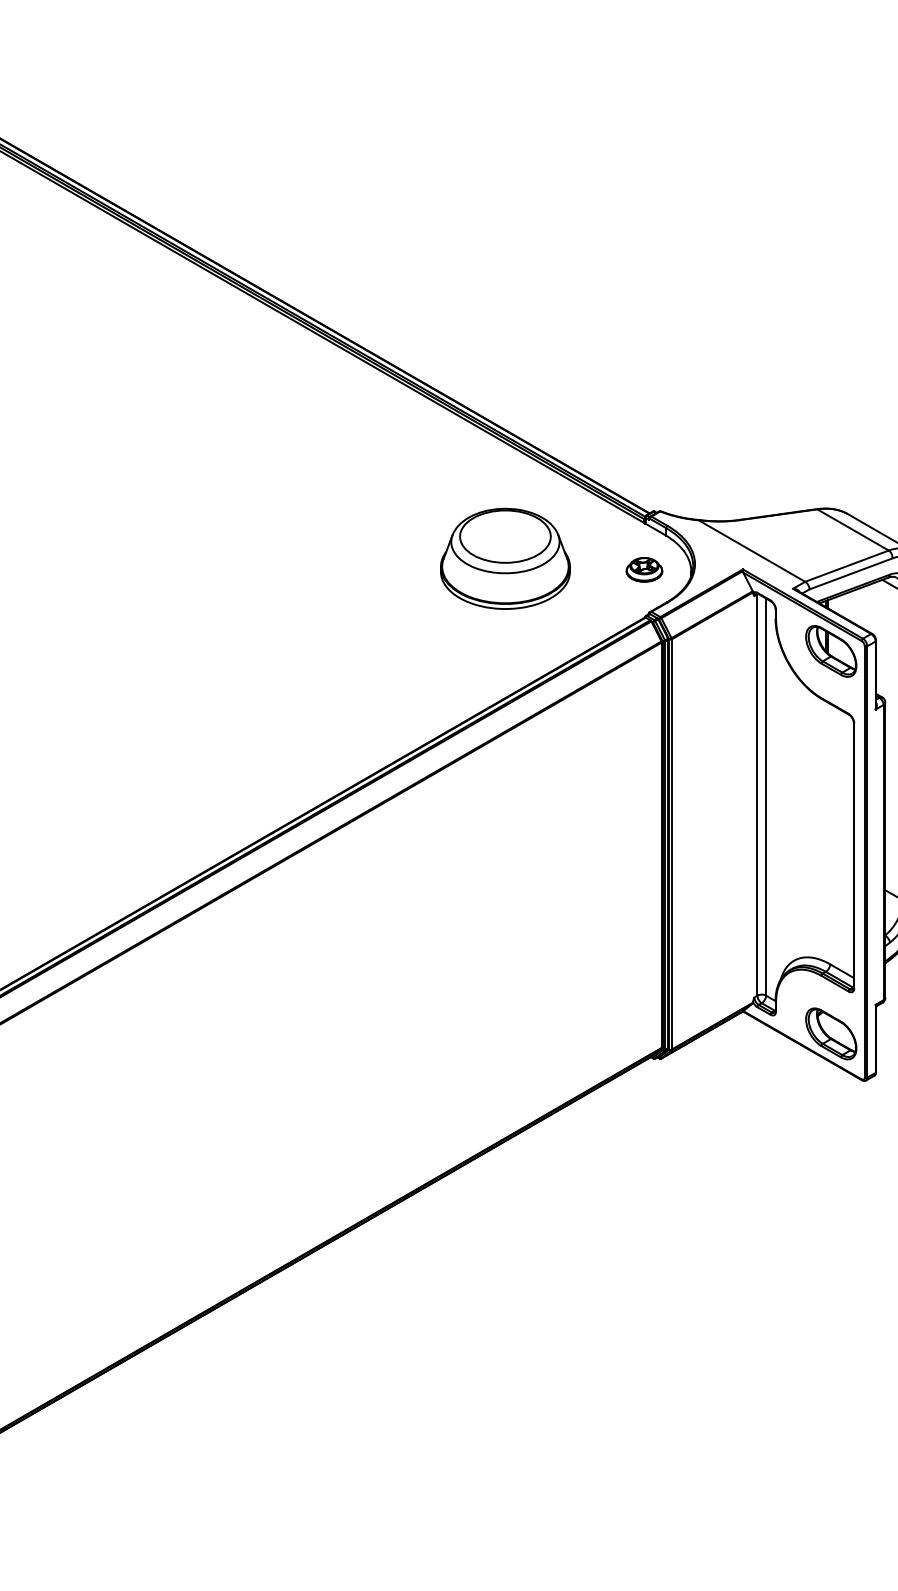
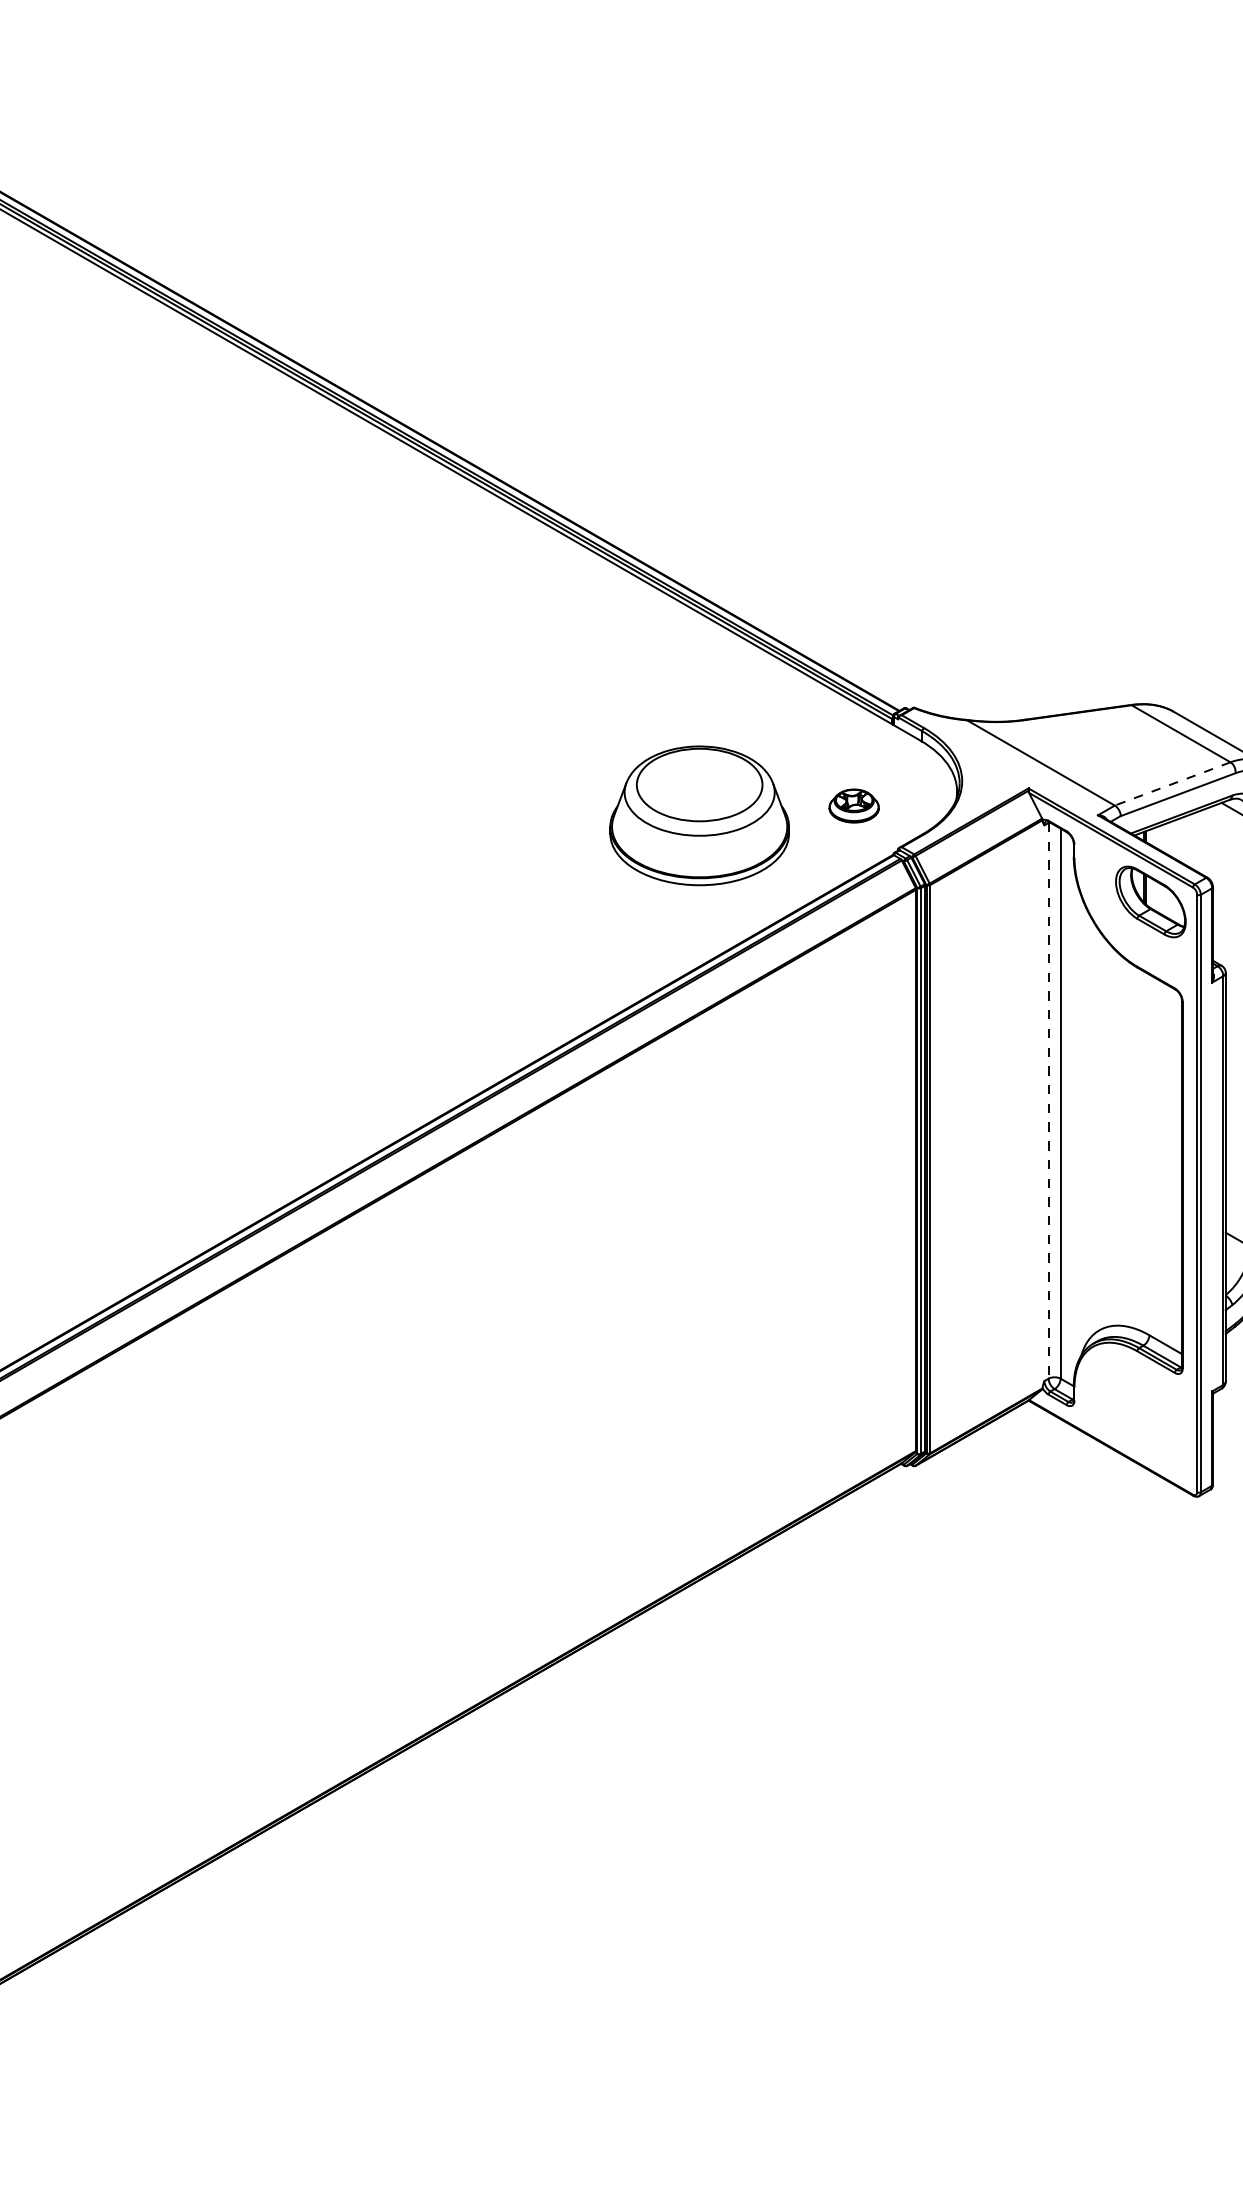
part: (505, 558) -> (699, 815), moved
line: (846, 565) -> (1172, 783), solid -> dashed
part: (643, 569) -> (853, 805), moved
line: (757, 794) -> (1048, 1100), solid -> dashed
part: (830, 1033) -> (1150, 1431), removed

